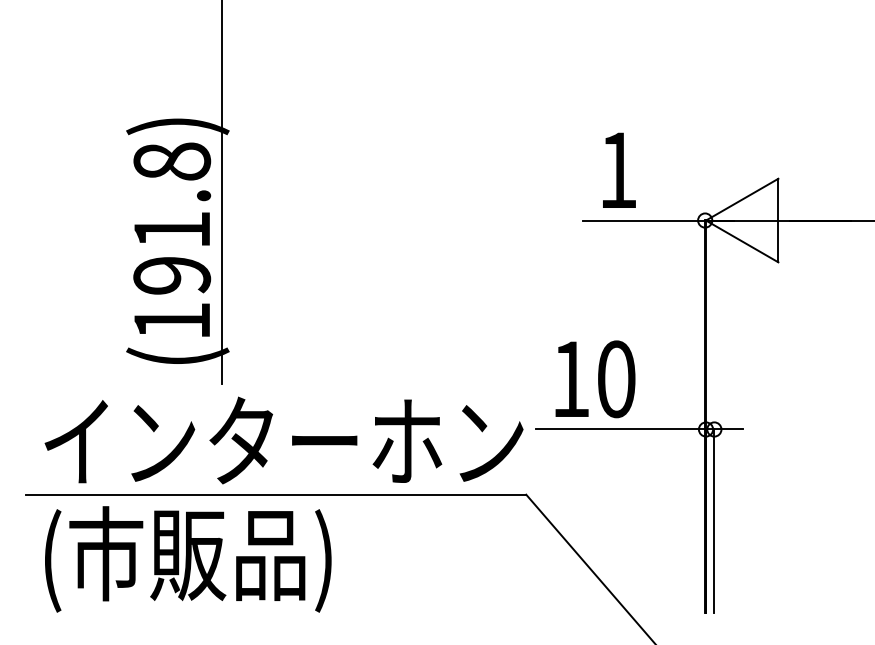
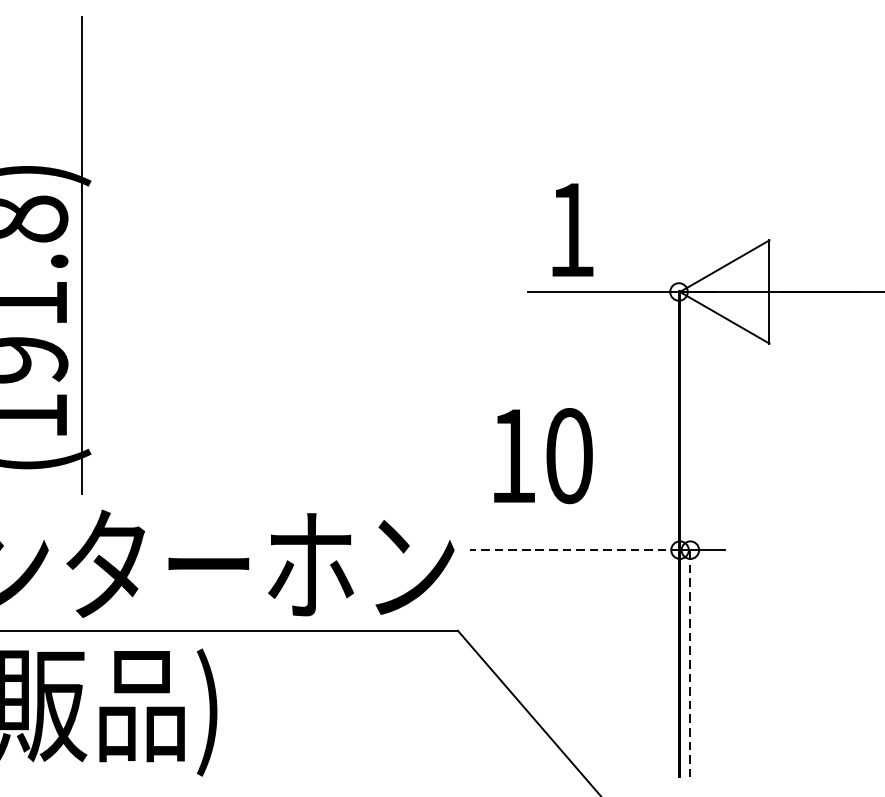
text: (595, 379) -> (543, 456), moved
line: (620, 429) -> (574, 550), solid -> dashed
line: (714, 520) -> (690, 662), solid -> dashed

